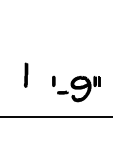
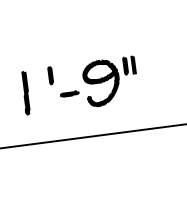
part: (25, 74) -> (24, 92), moved
part: (76, 88) -> (93, 83), moved

